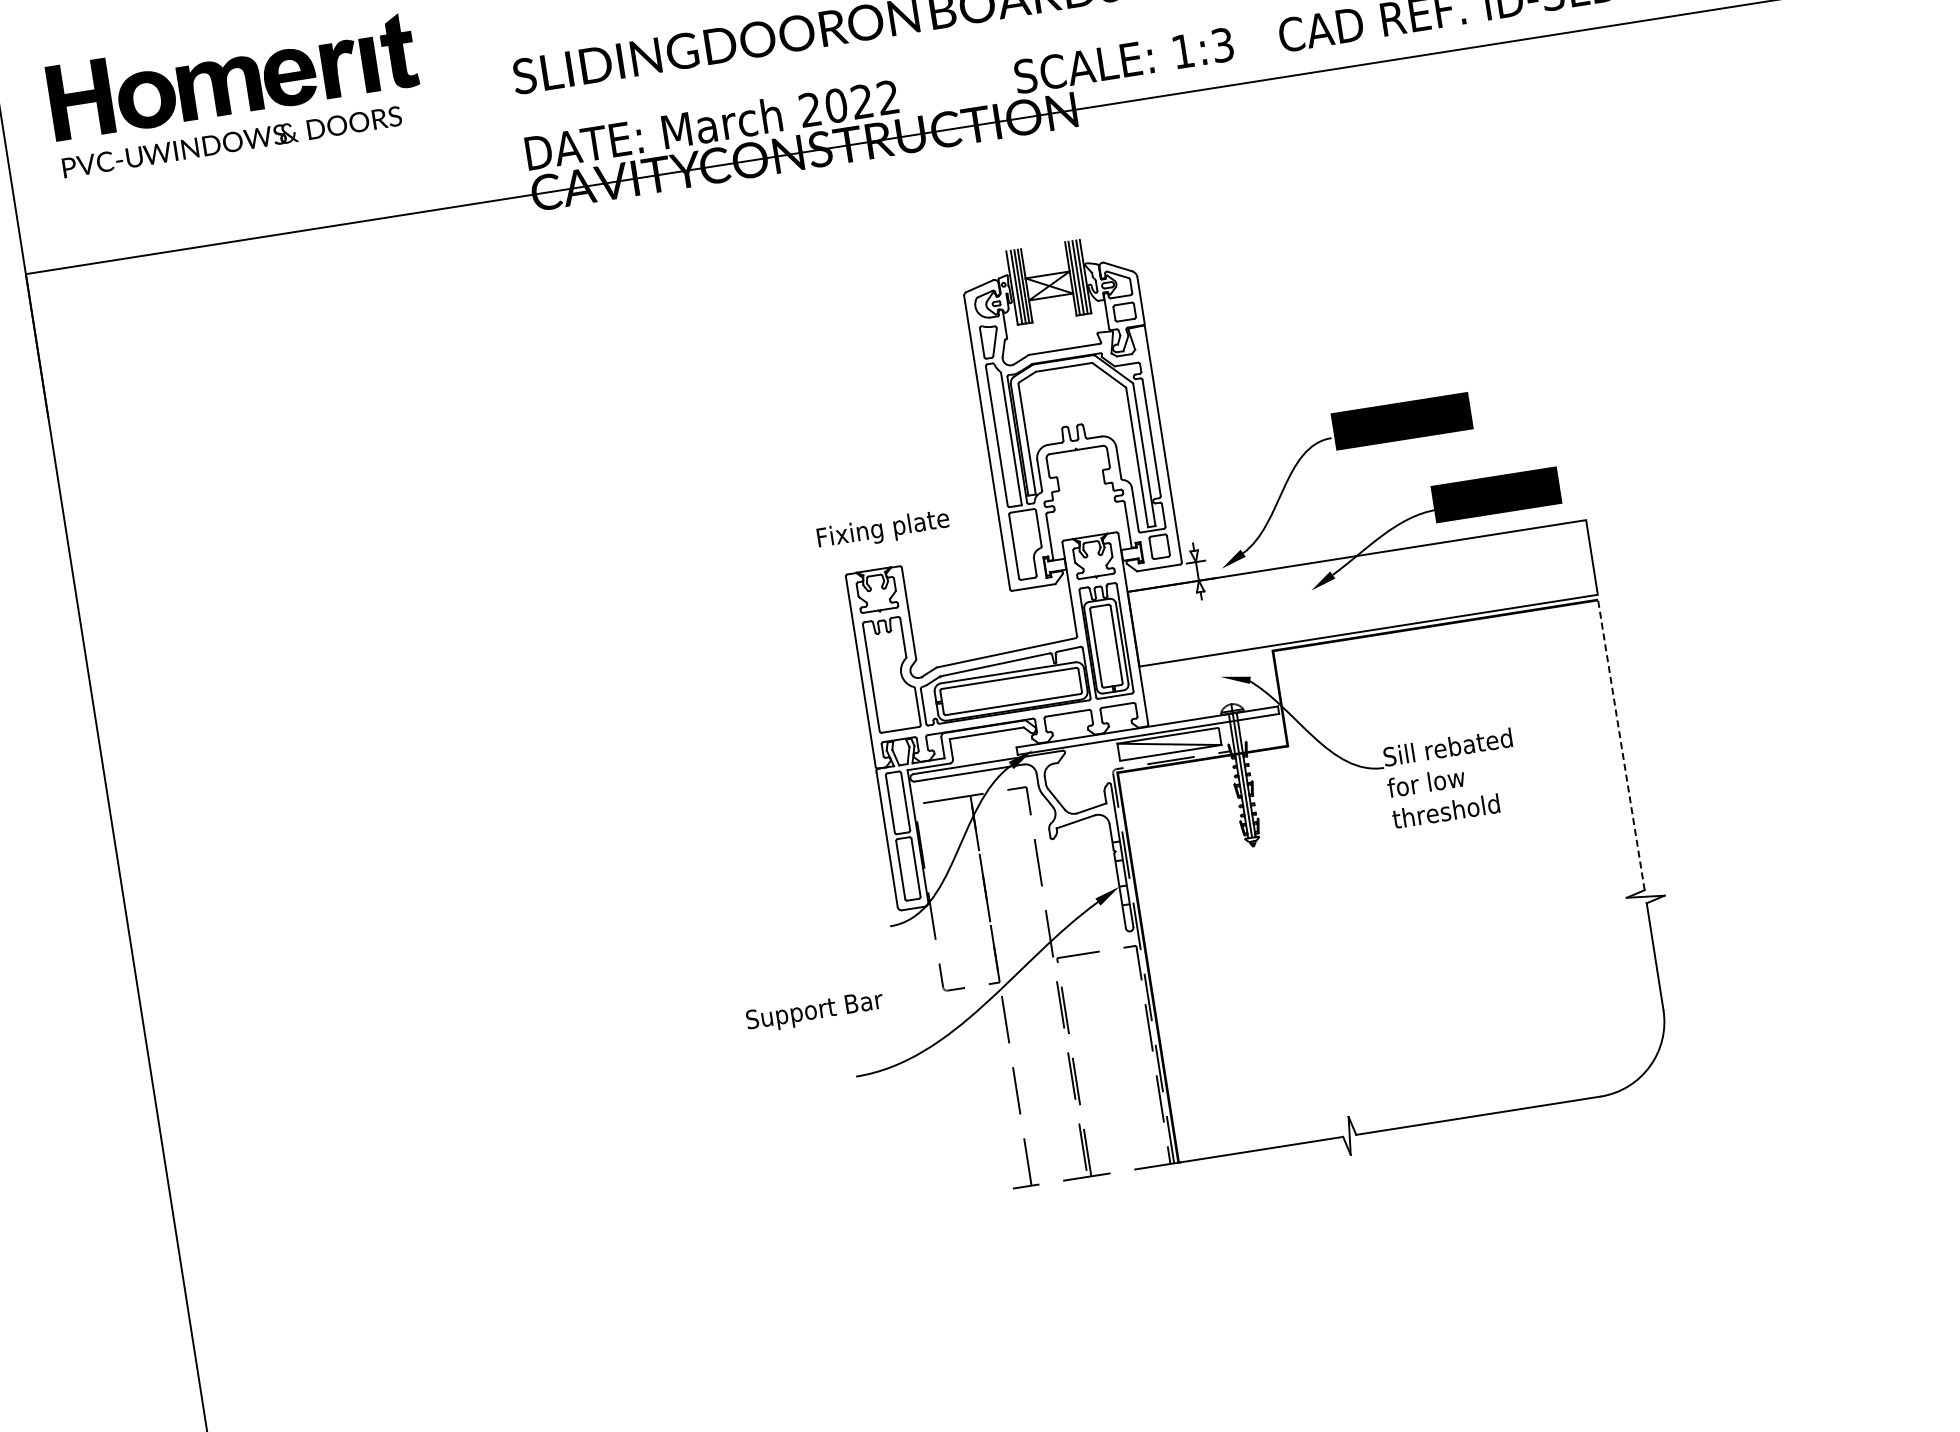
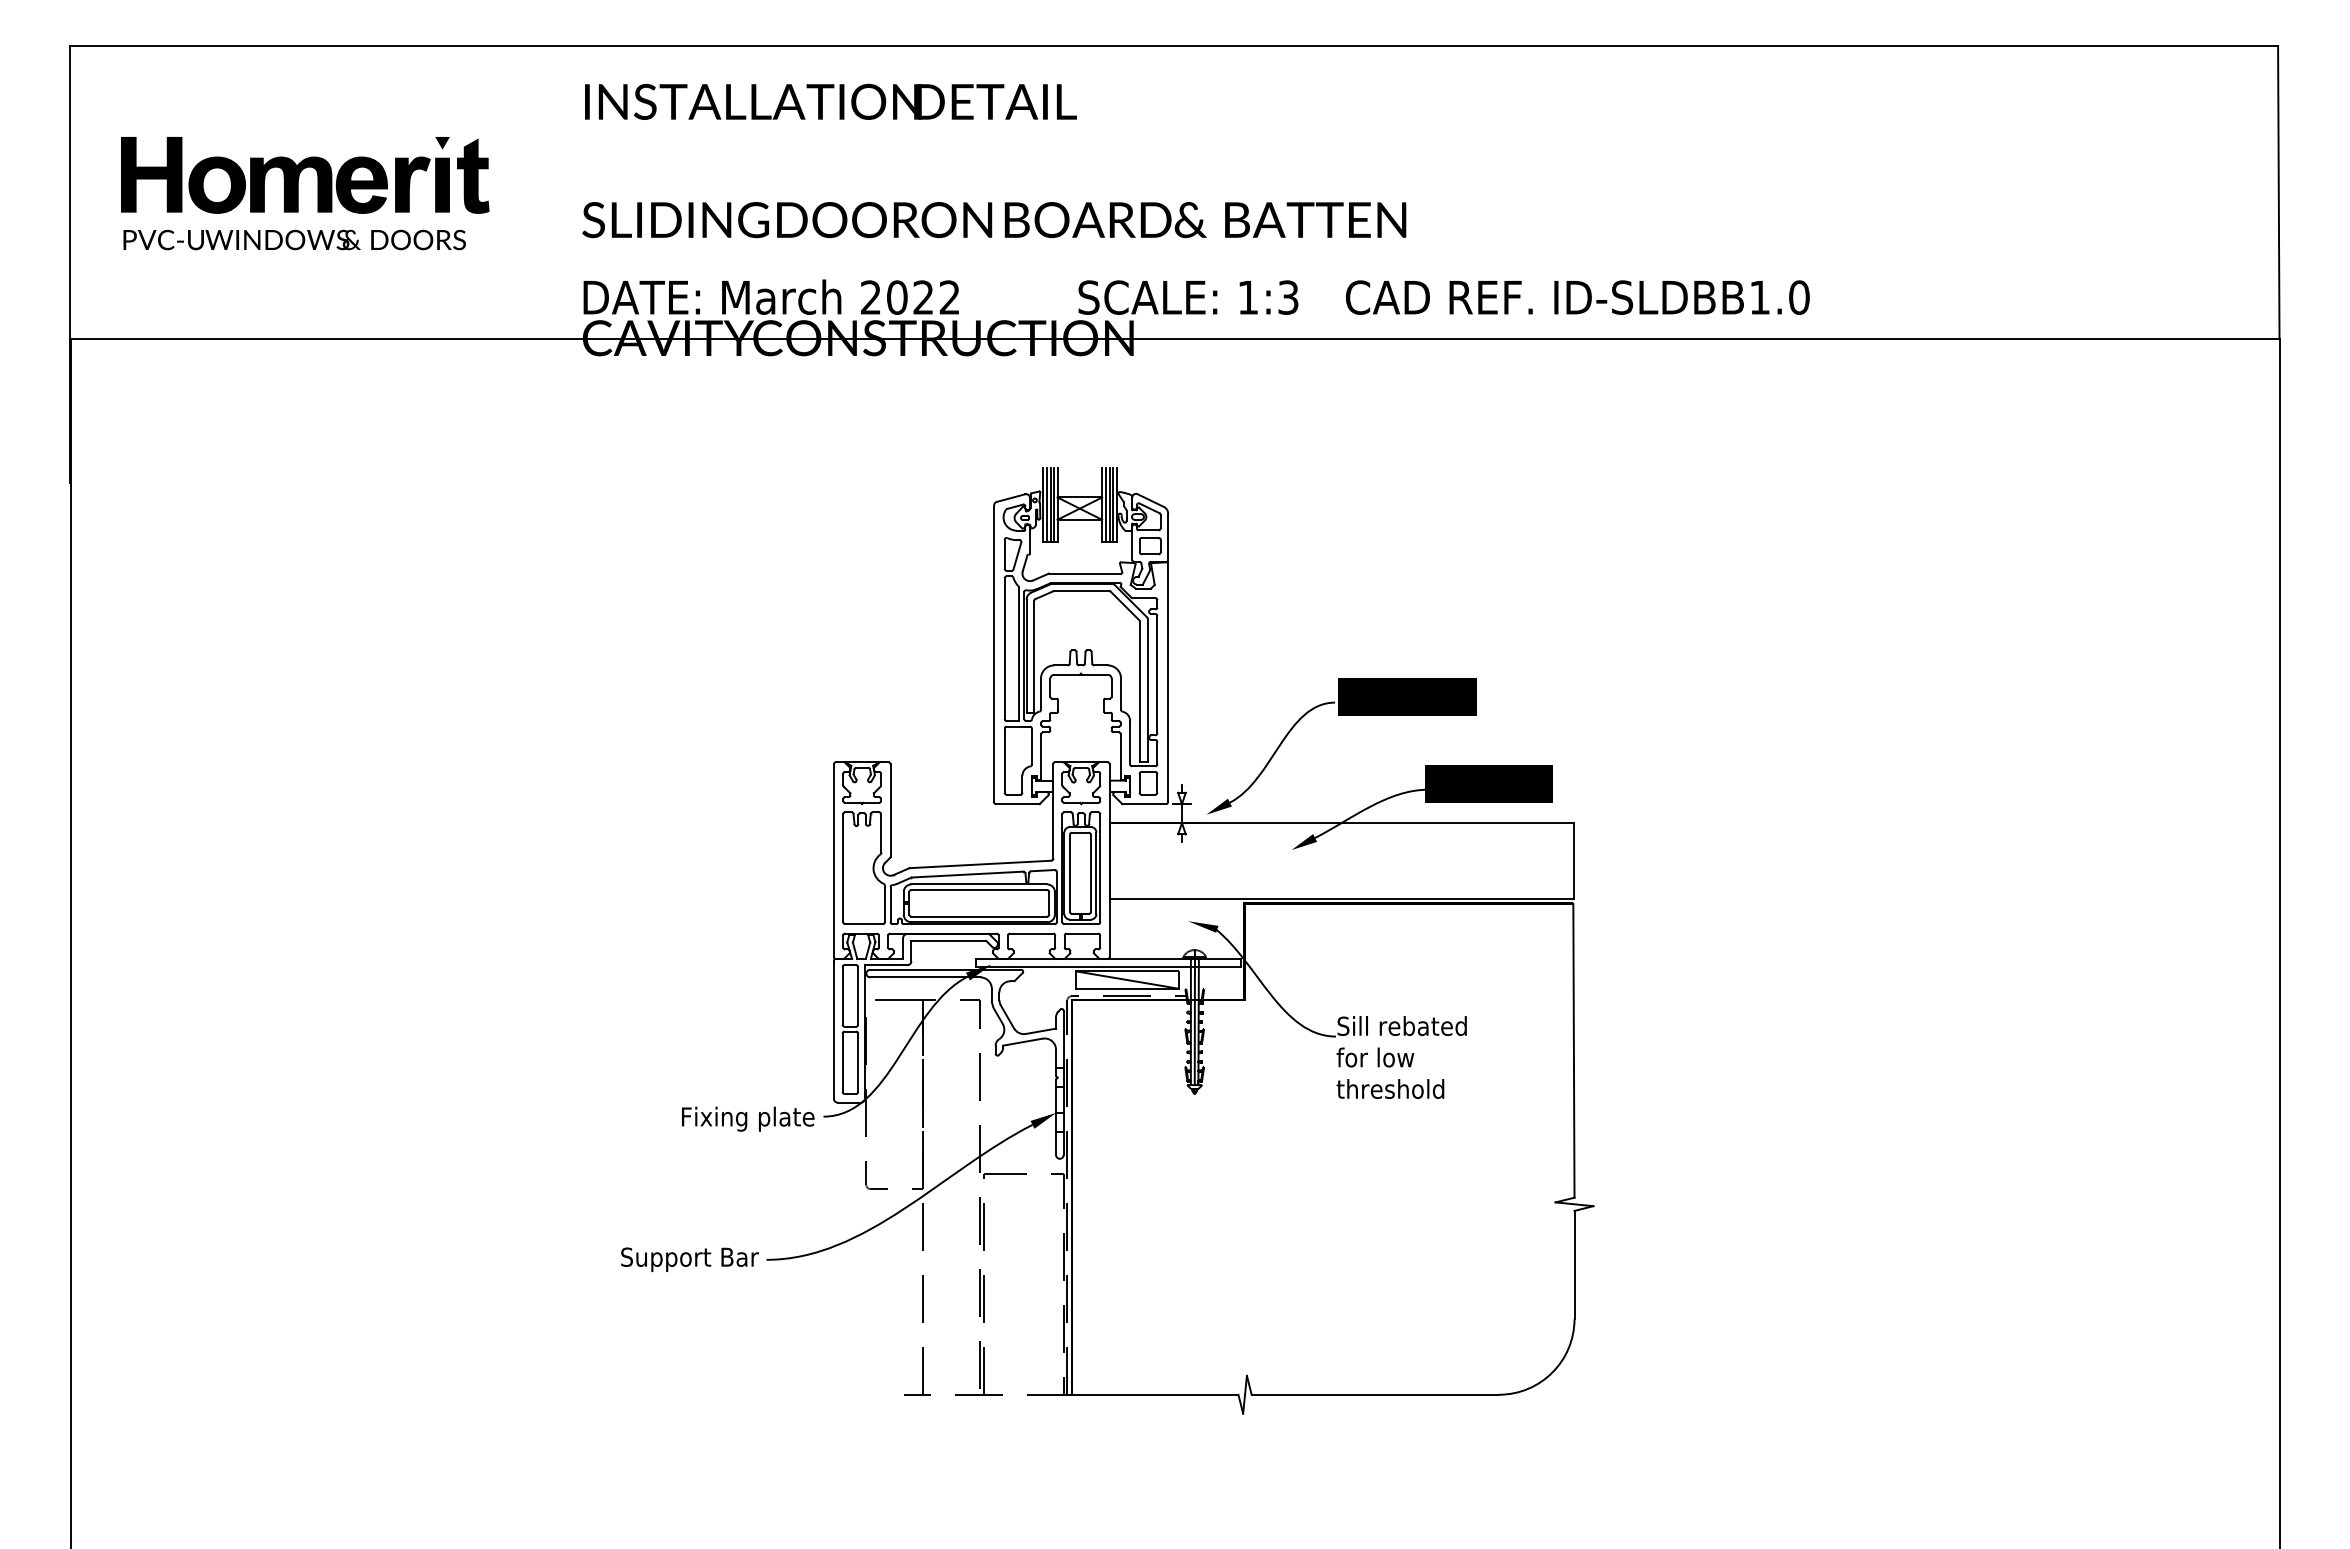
fill: (363, 22) -> (442, 142), added
text: (883, 529) -> (748, 1118), moved
line: (1620, 744) -> (1573, 1050), dashed -> solid
text: (814, 1011) -> (689, 1259), moved

